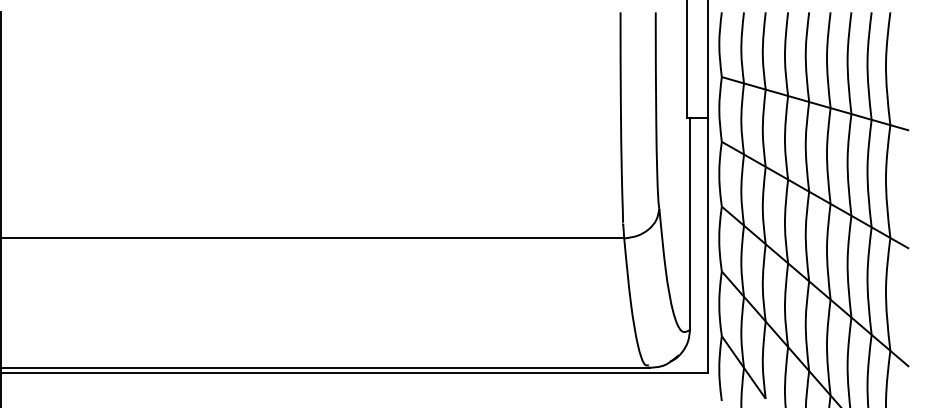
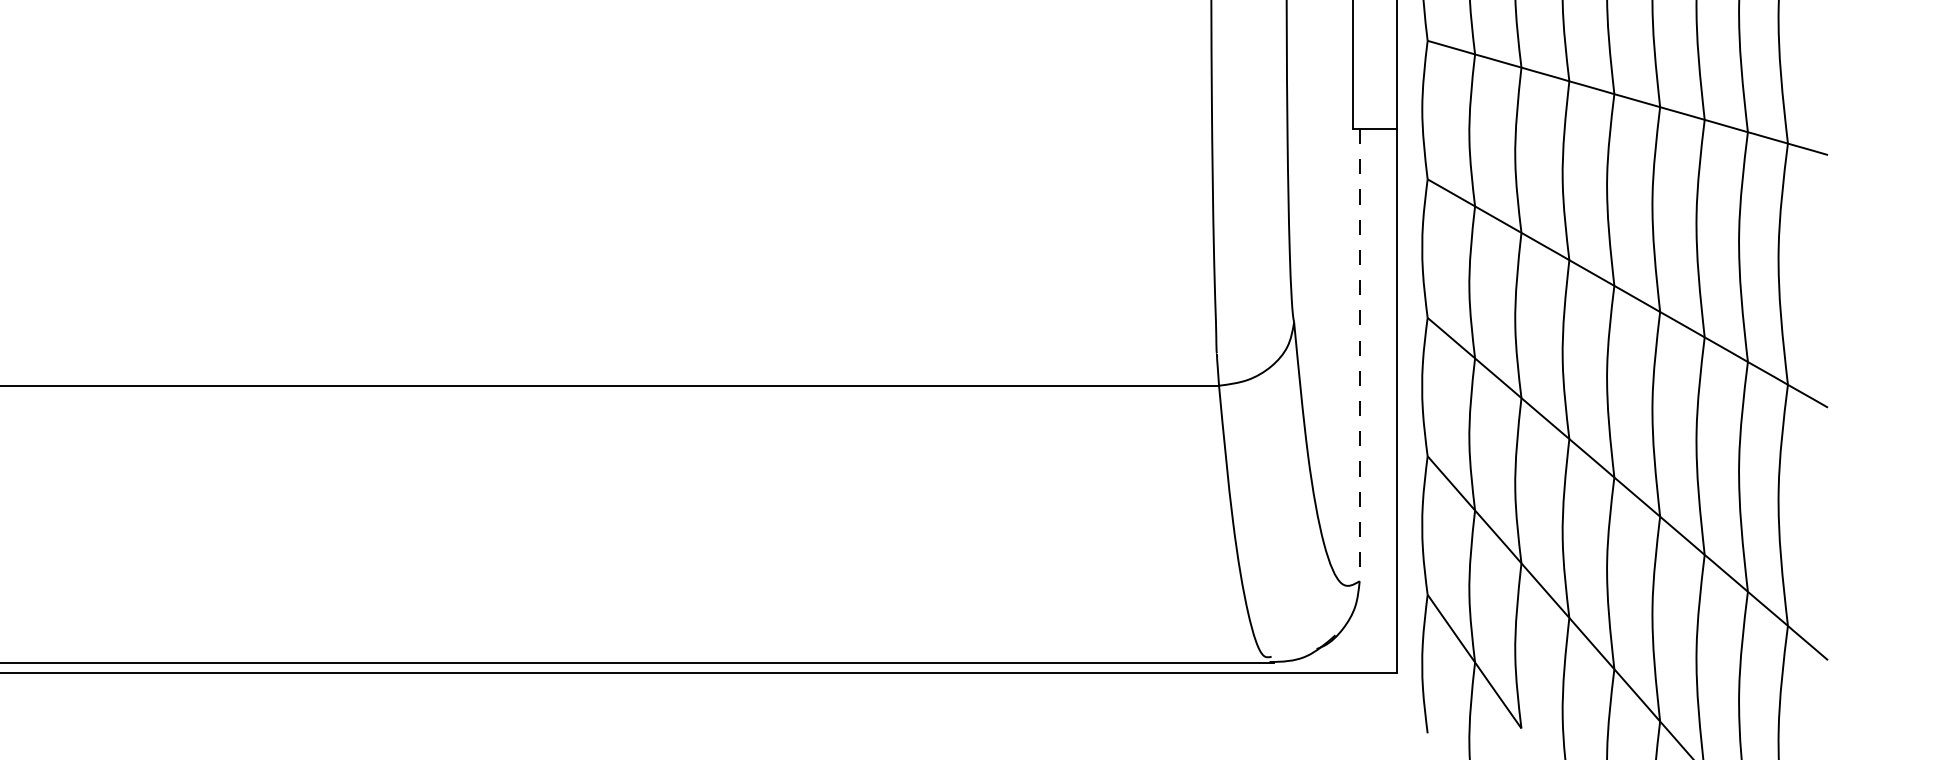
line: (690, 224) -> (1360, 355), solid -> dashed

